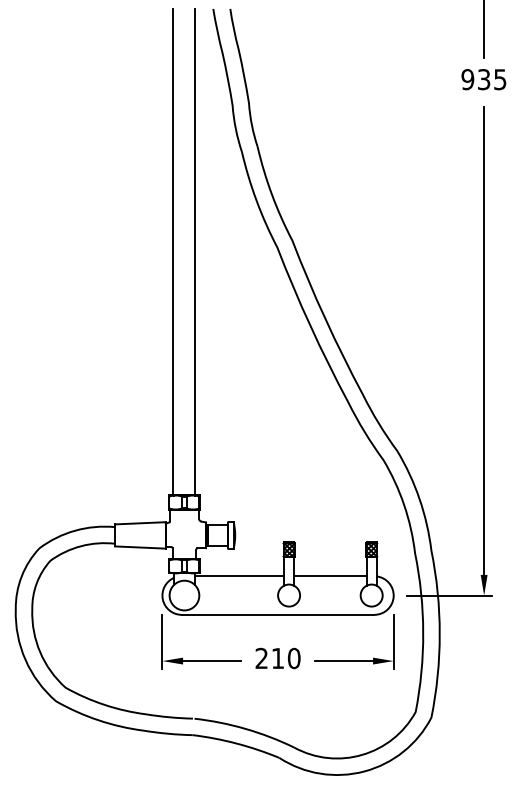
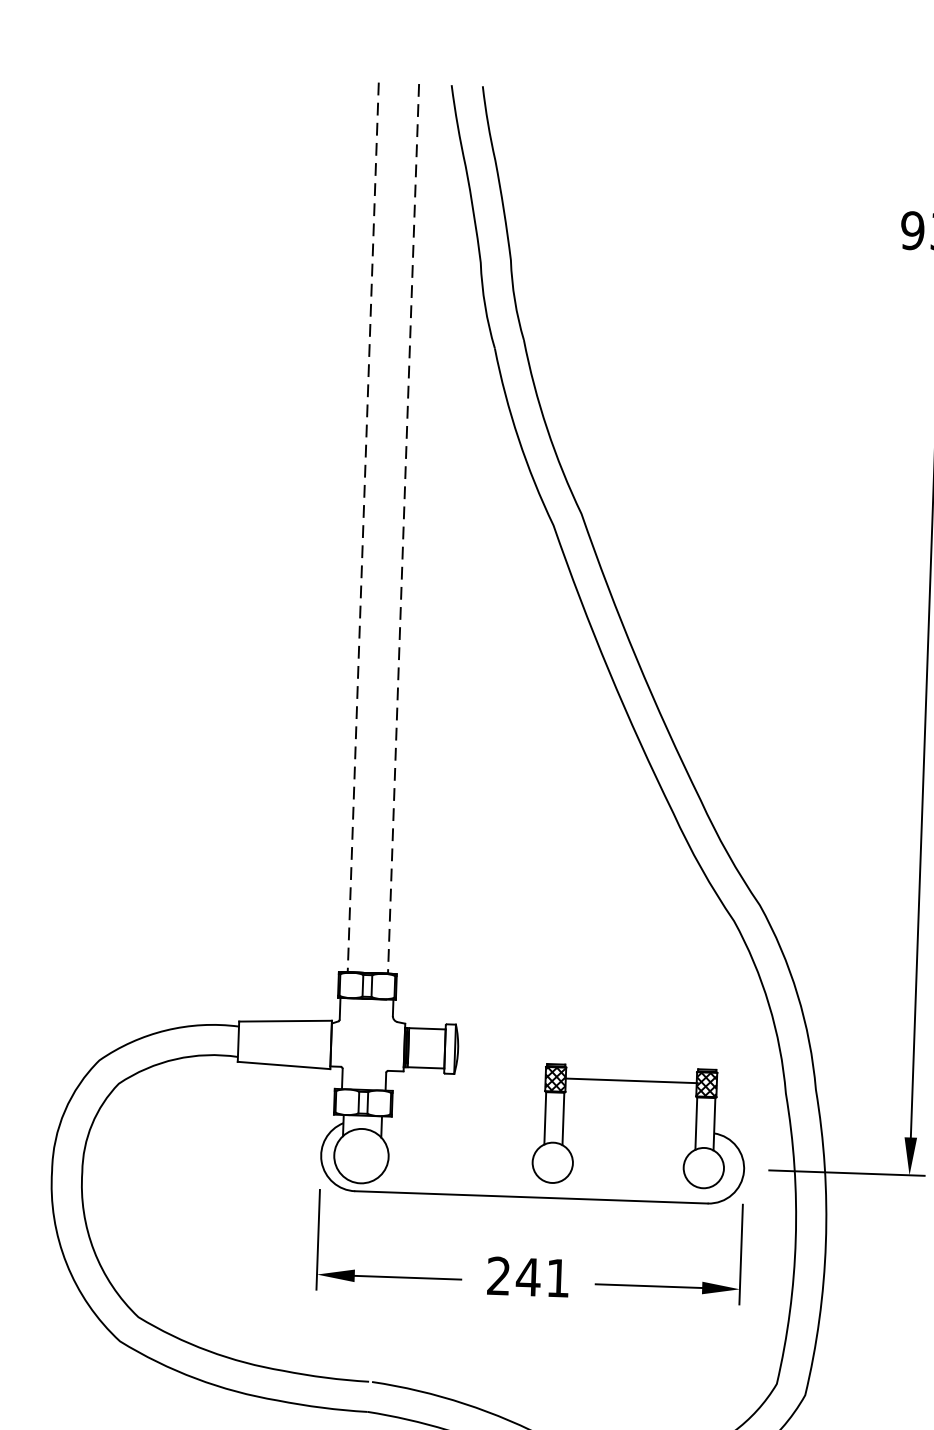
line: (173, 252) -> (363, 528), solid -> dashed
line: (195, 252) -> (403, 529), solid -> dashed
line: (239, 576) -> (463, 1124), removed
line: (330, 576) -> (631, 1081), moved
text: (285, 658) -> (542, 1277), 210 -> 241

